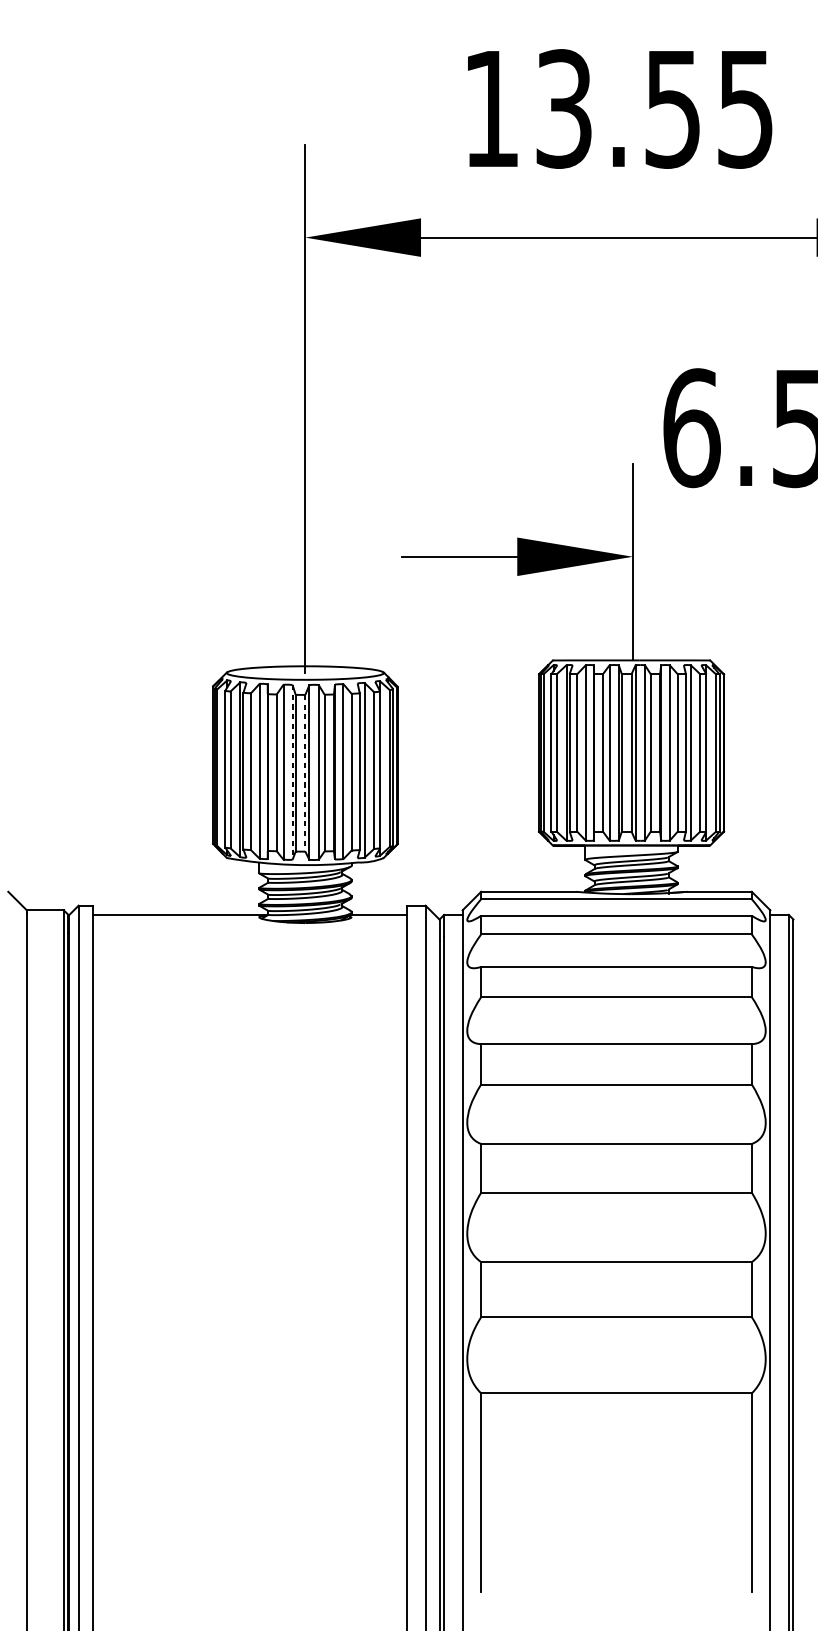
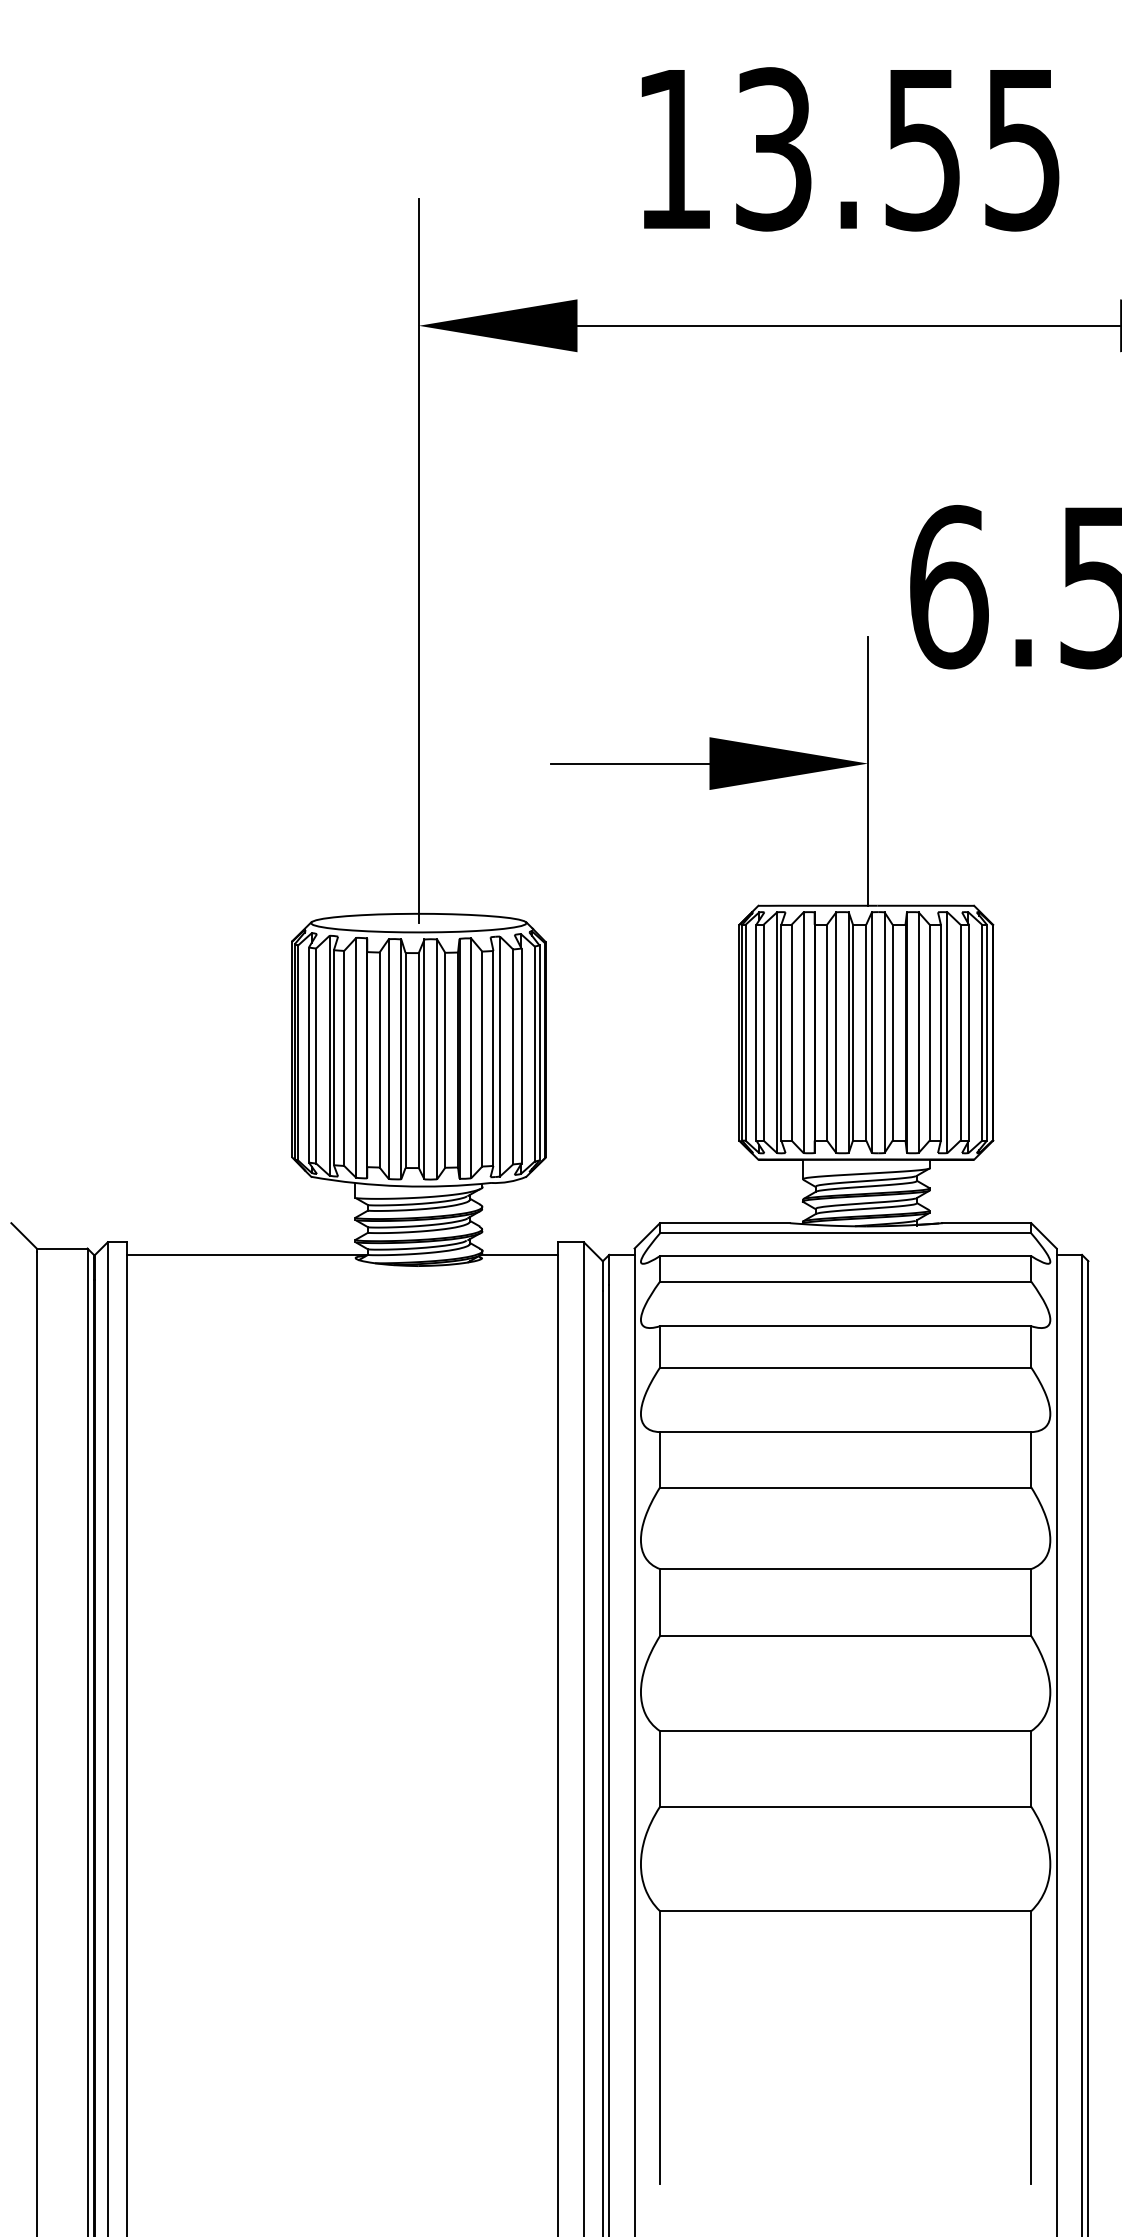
line: (292, 772) -> (401, 1059), dashed -> solid
line: (305, 773) -> (418, 1061), dashed -> solid

